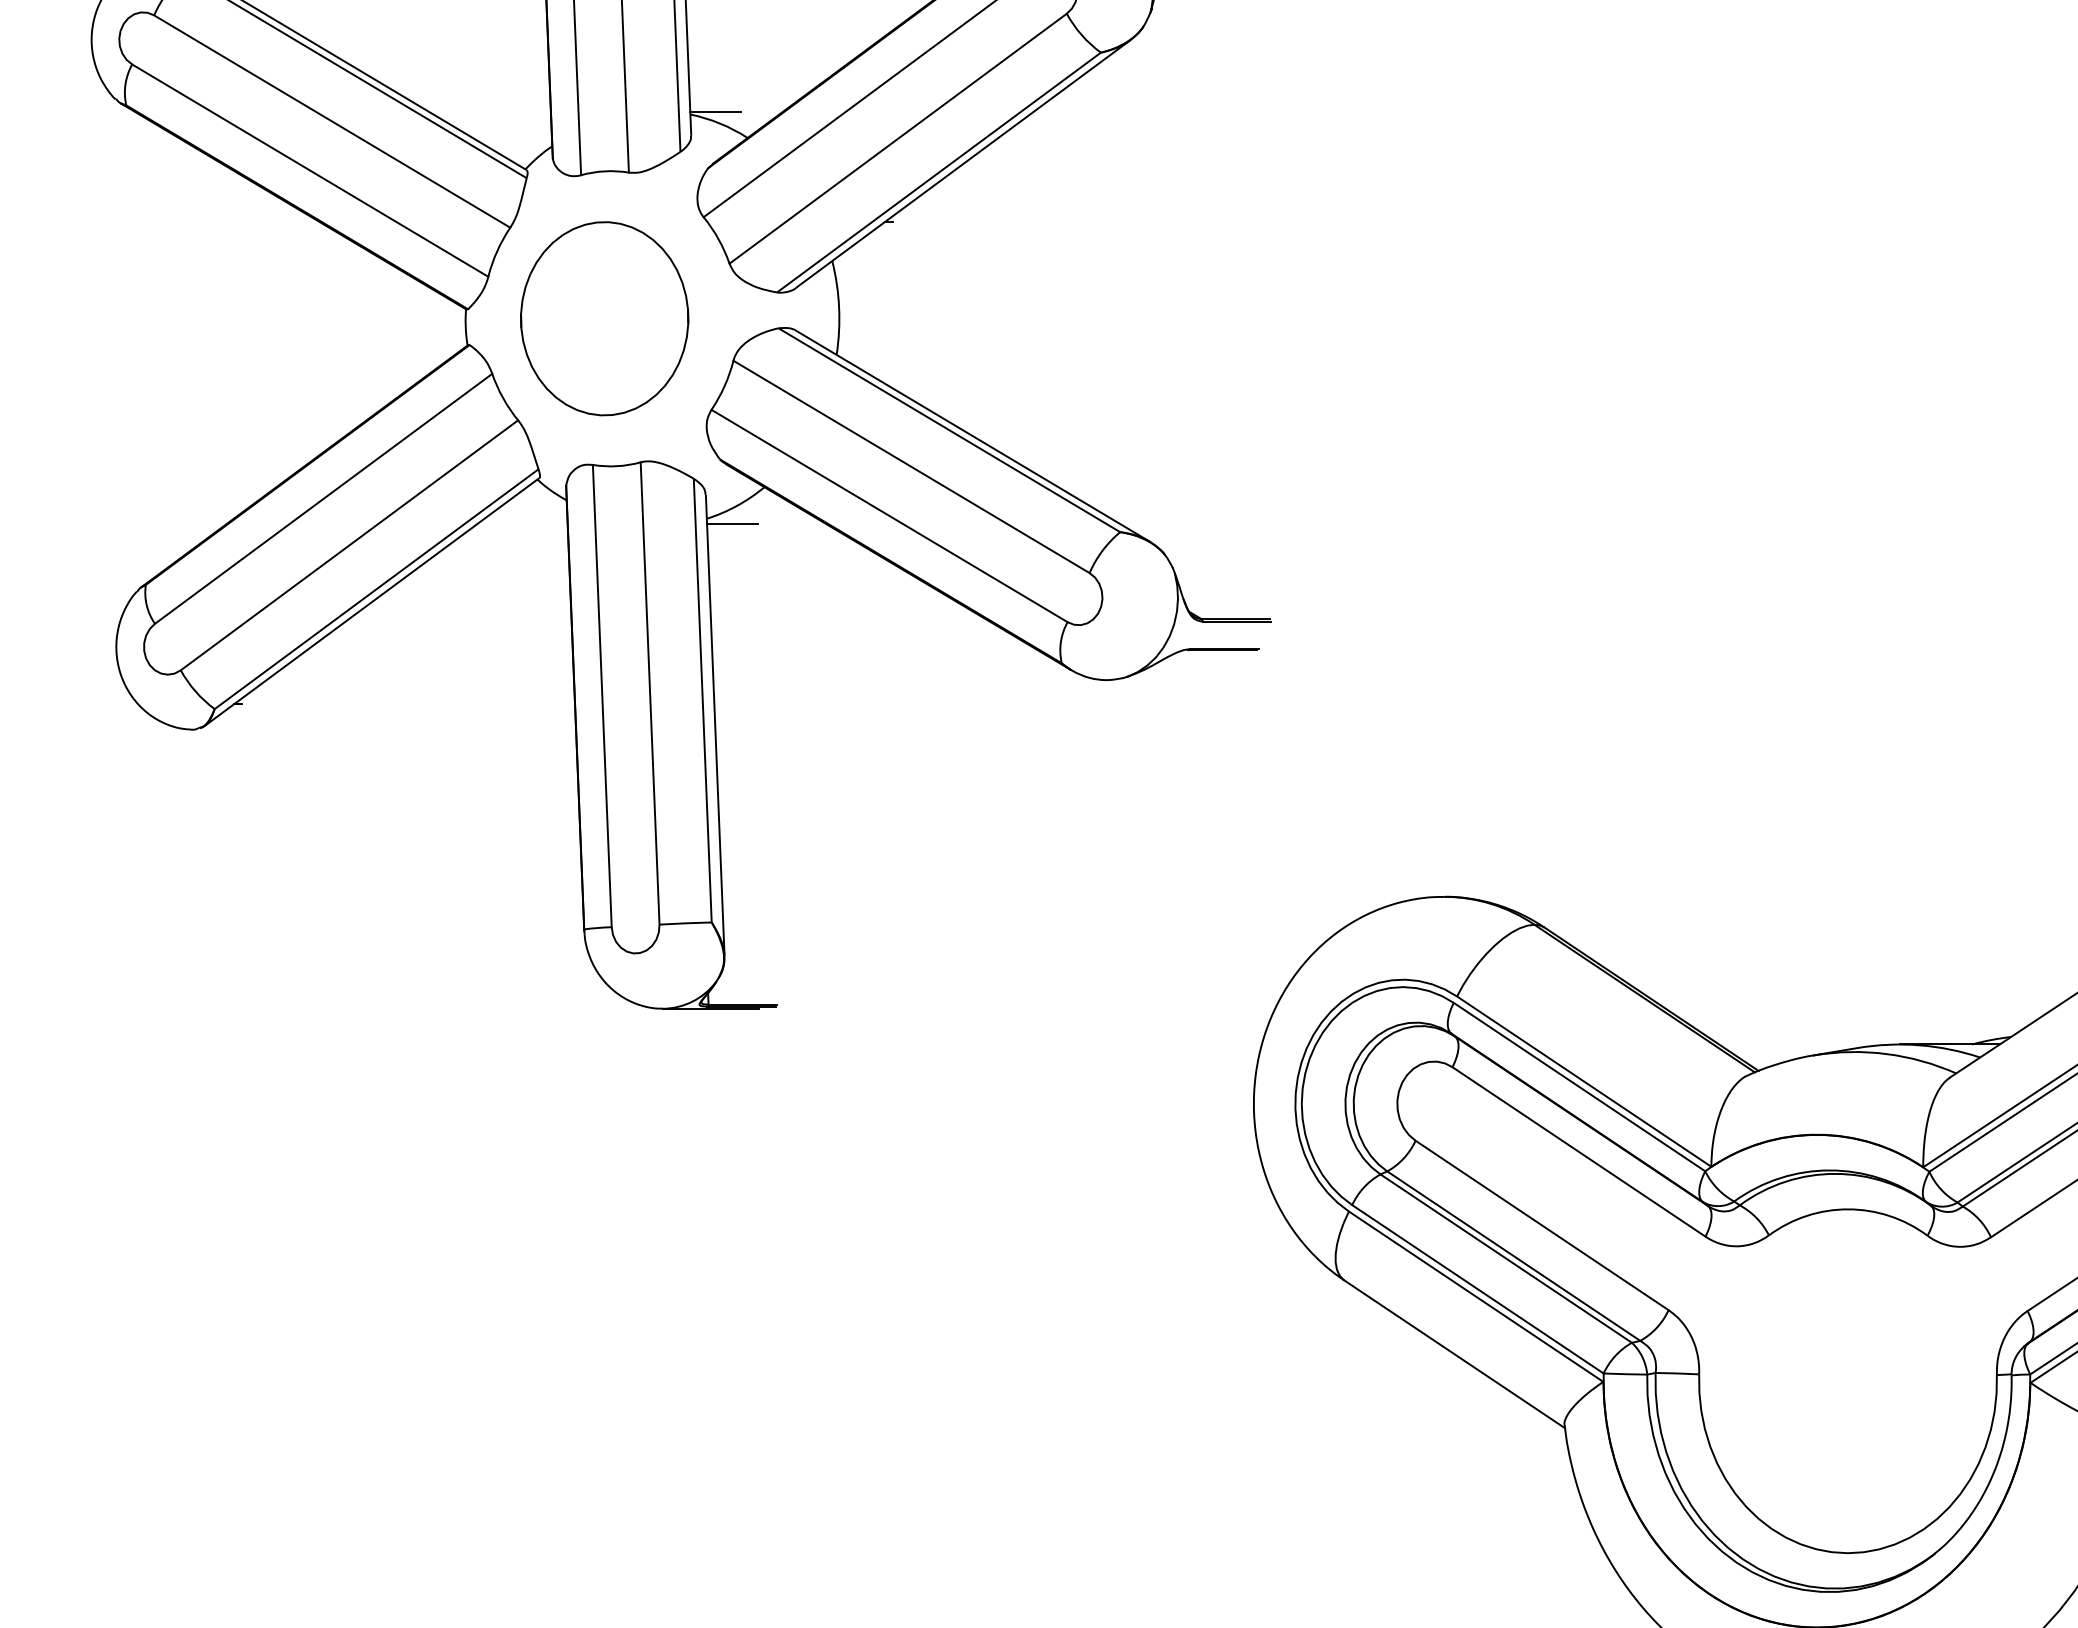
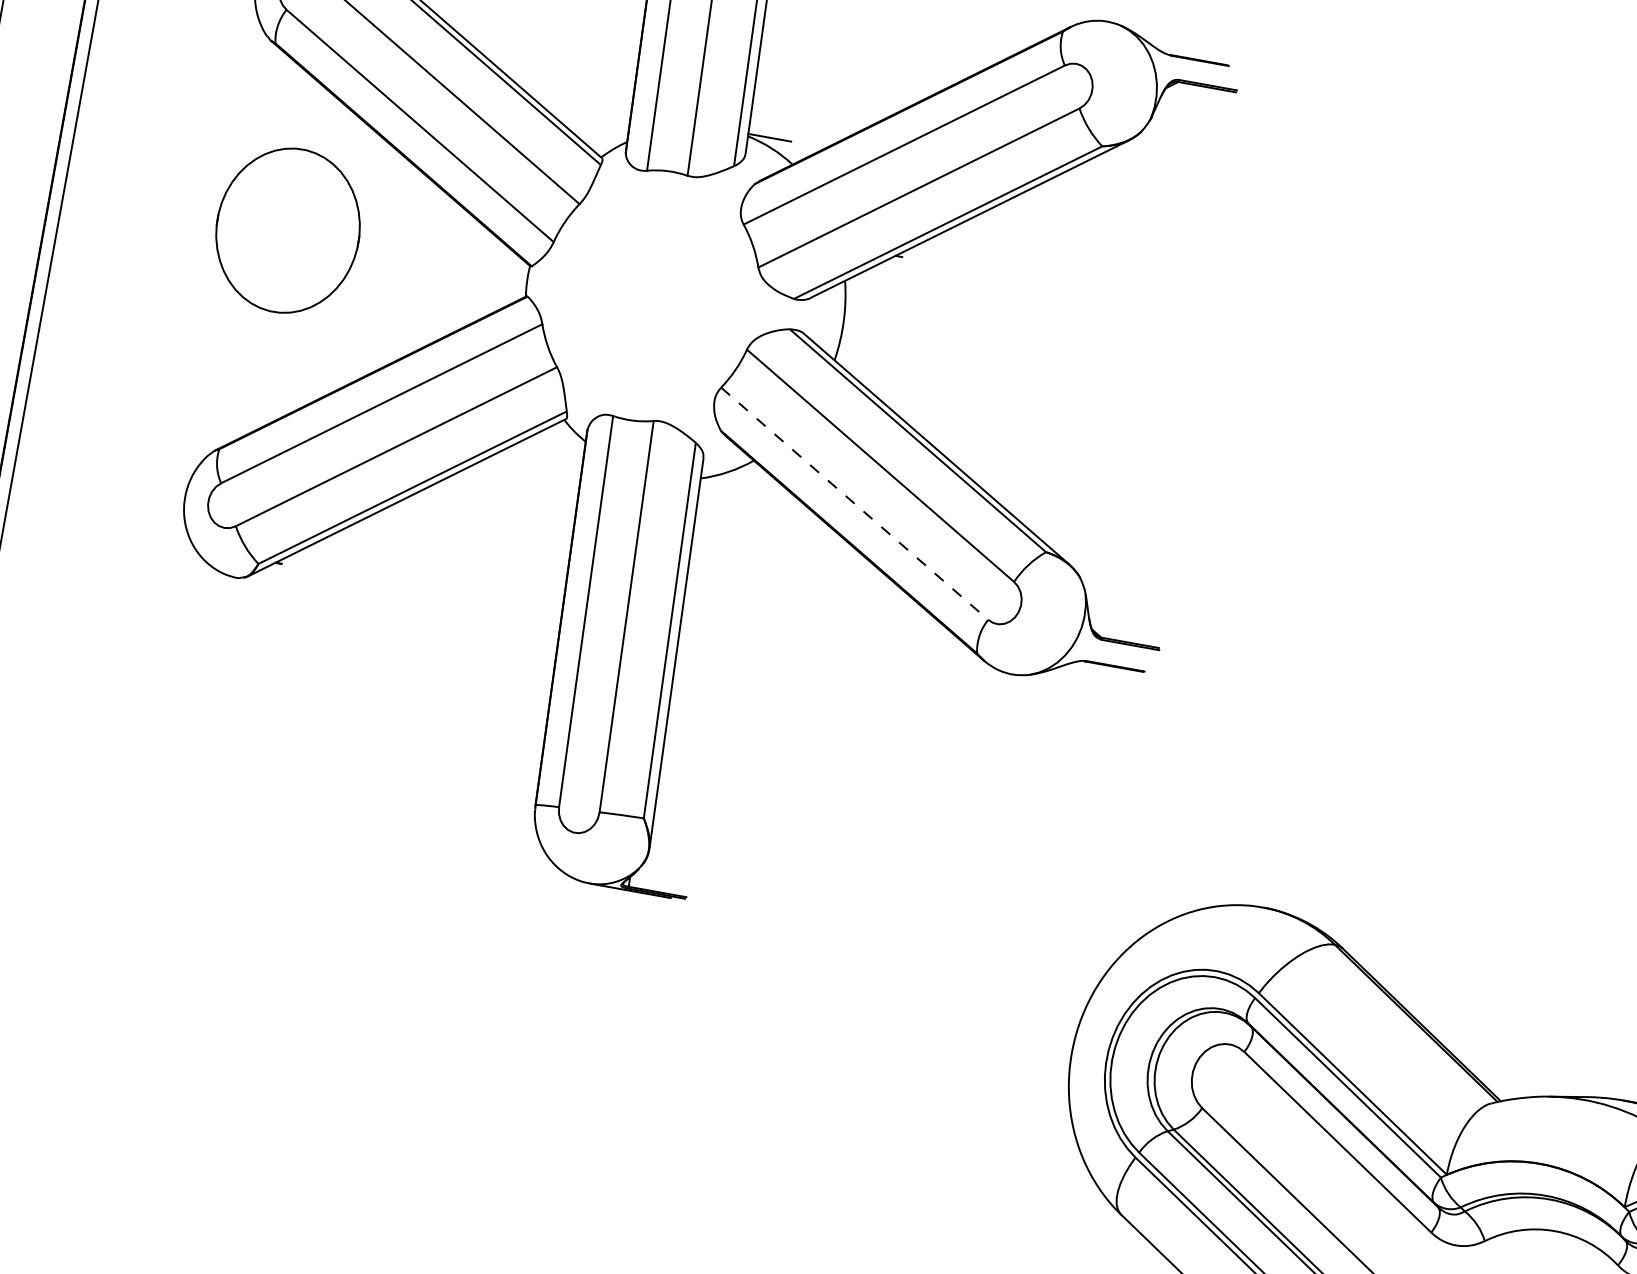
part: (604, 318) -> (287, 230), moved
line: (890, 516) -> (855, 504), solid -> dashed
line: (732, 524) -> (721, 487), removed

